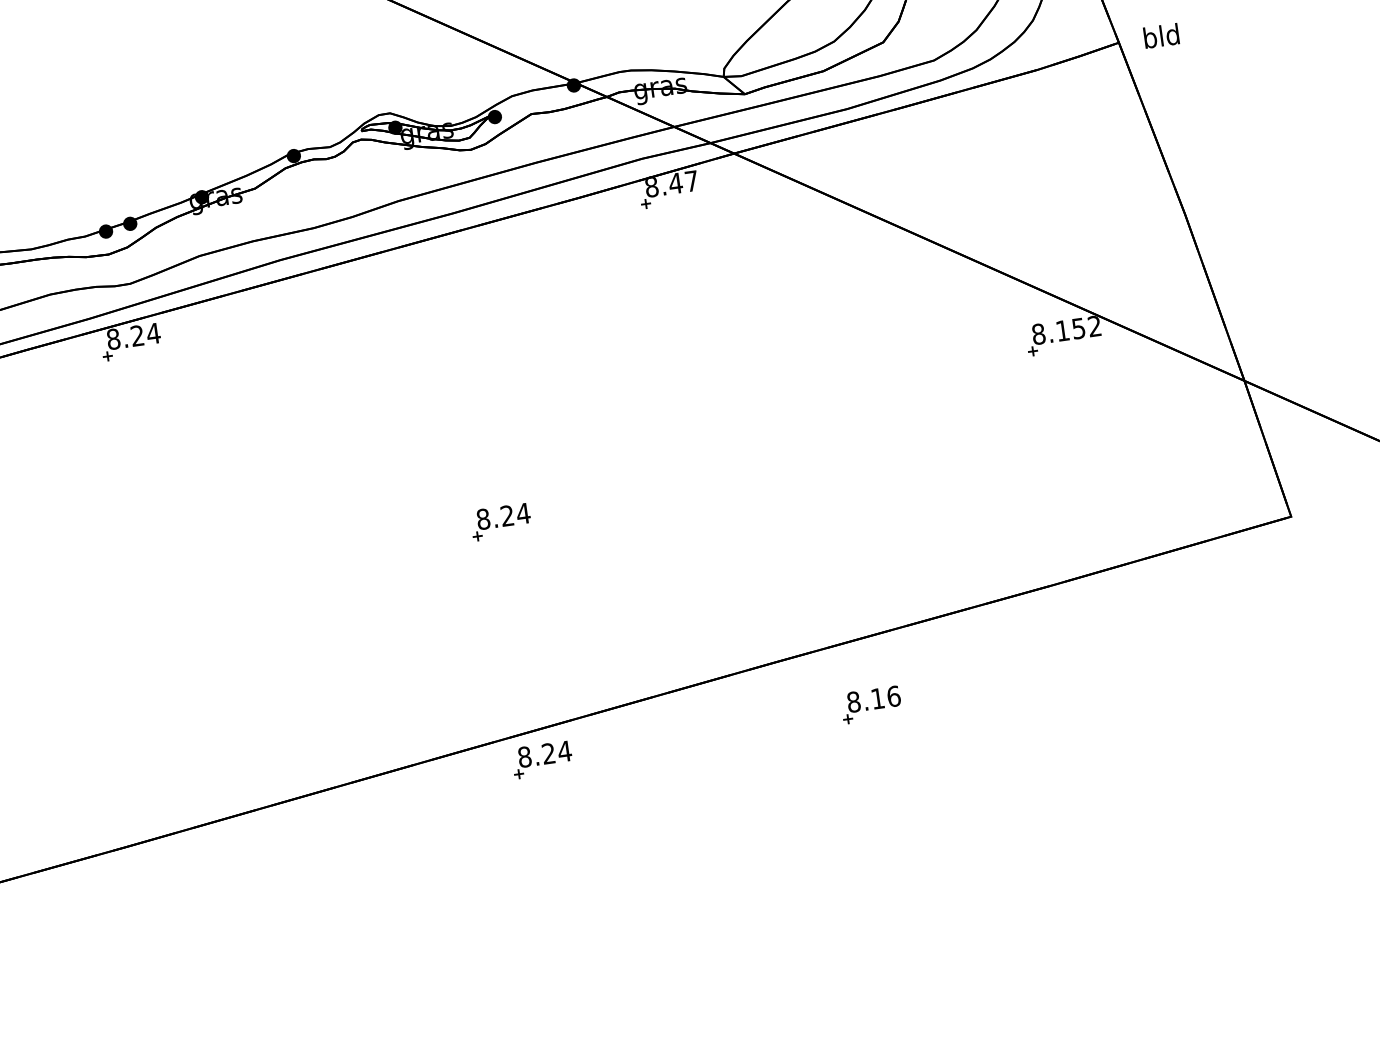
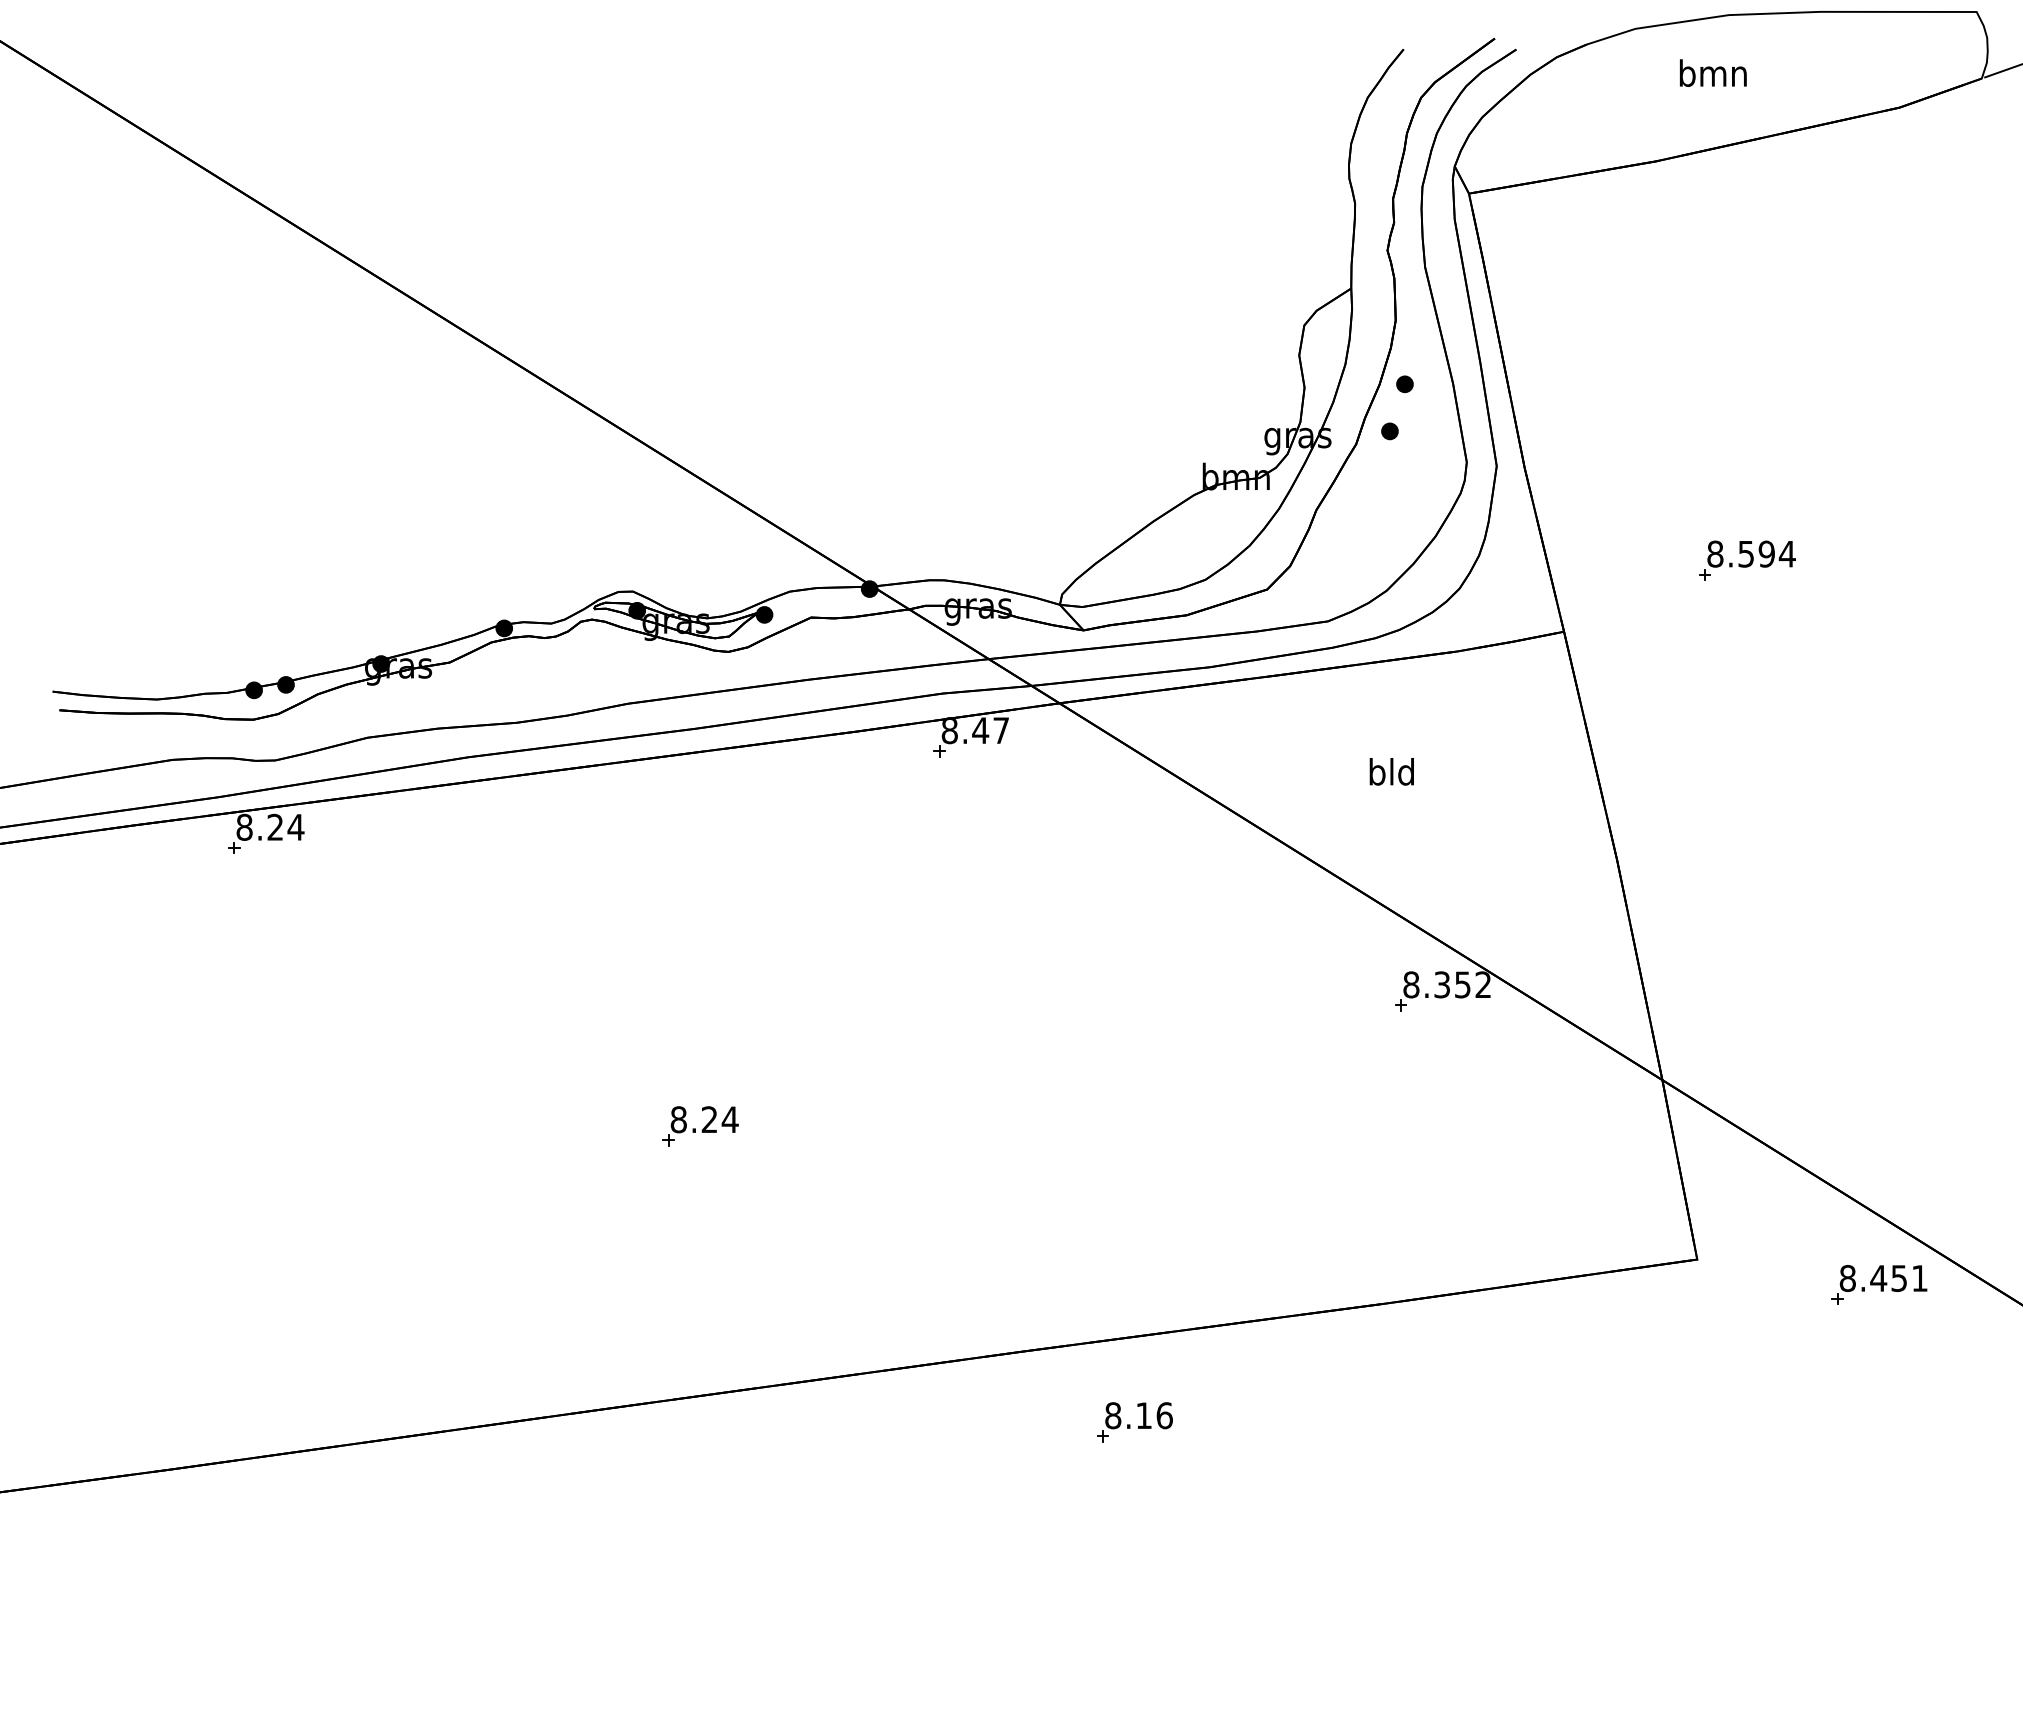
text: (1161, 35) -> (1391, 771), moved
text: (1062, 330) -> (1441, 984), 8.152 -> 8.352
part: (542, 759) -> (710, 1433), removed

